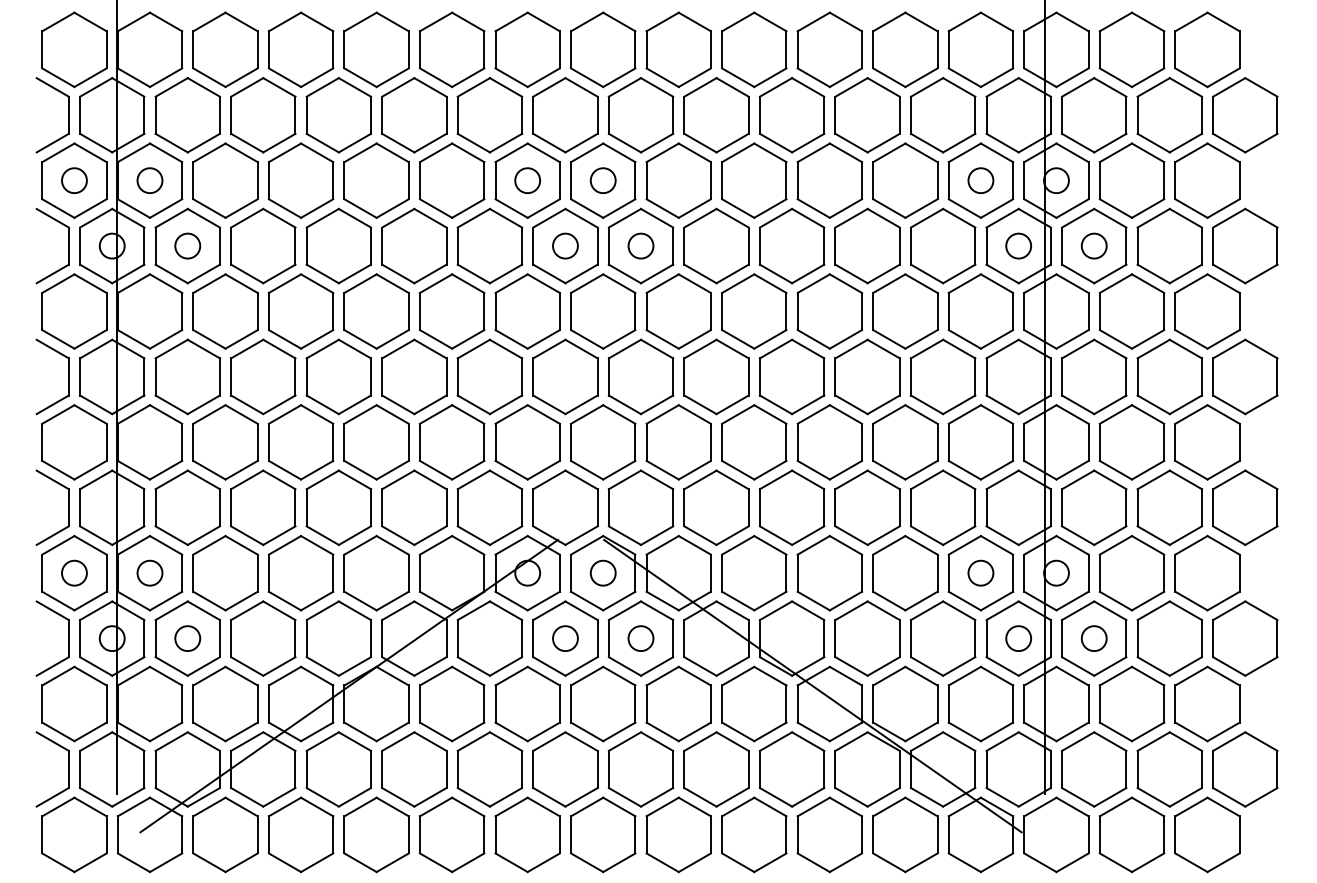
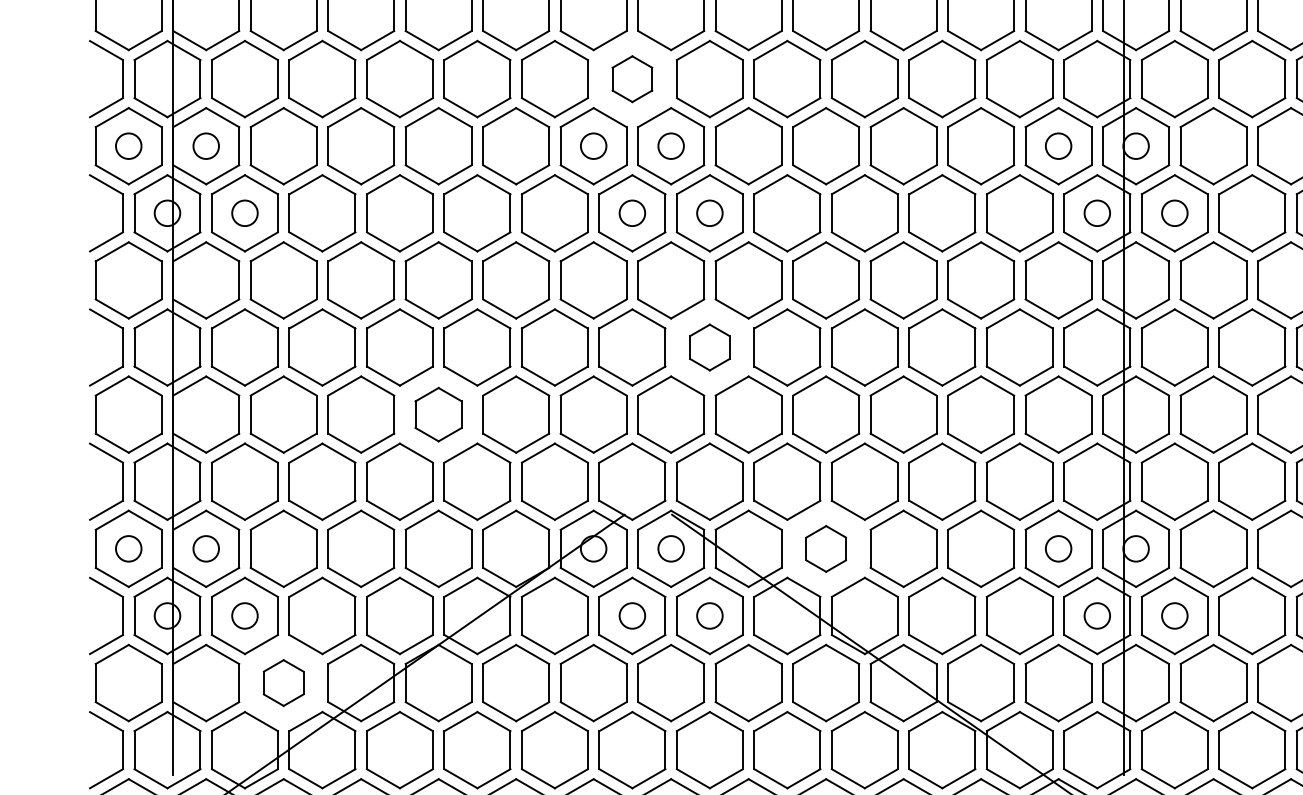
part: (565, 115) -> (632, 79), size x0.6
part: (640, 376) -> (709, 347), size x0.6
part: (376, 442) -> (438, 414), size x0.7
part: (754, 573) -> (826, 549), size x0.6
part: (225, 703) -> (283, 682), size x0.6

